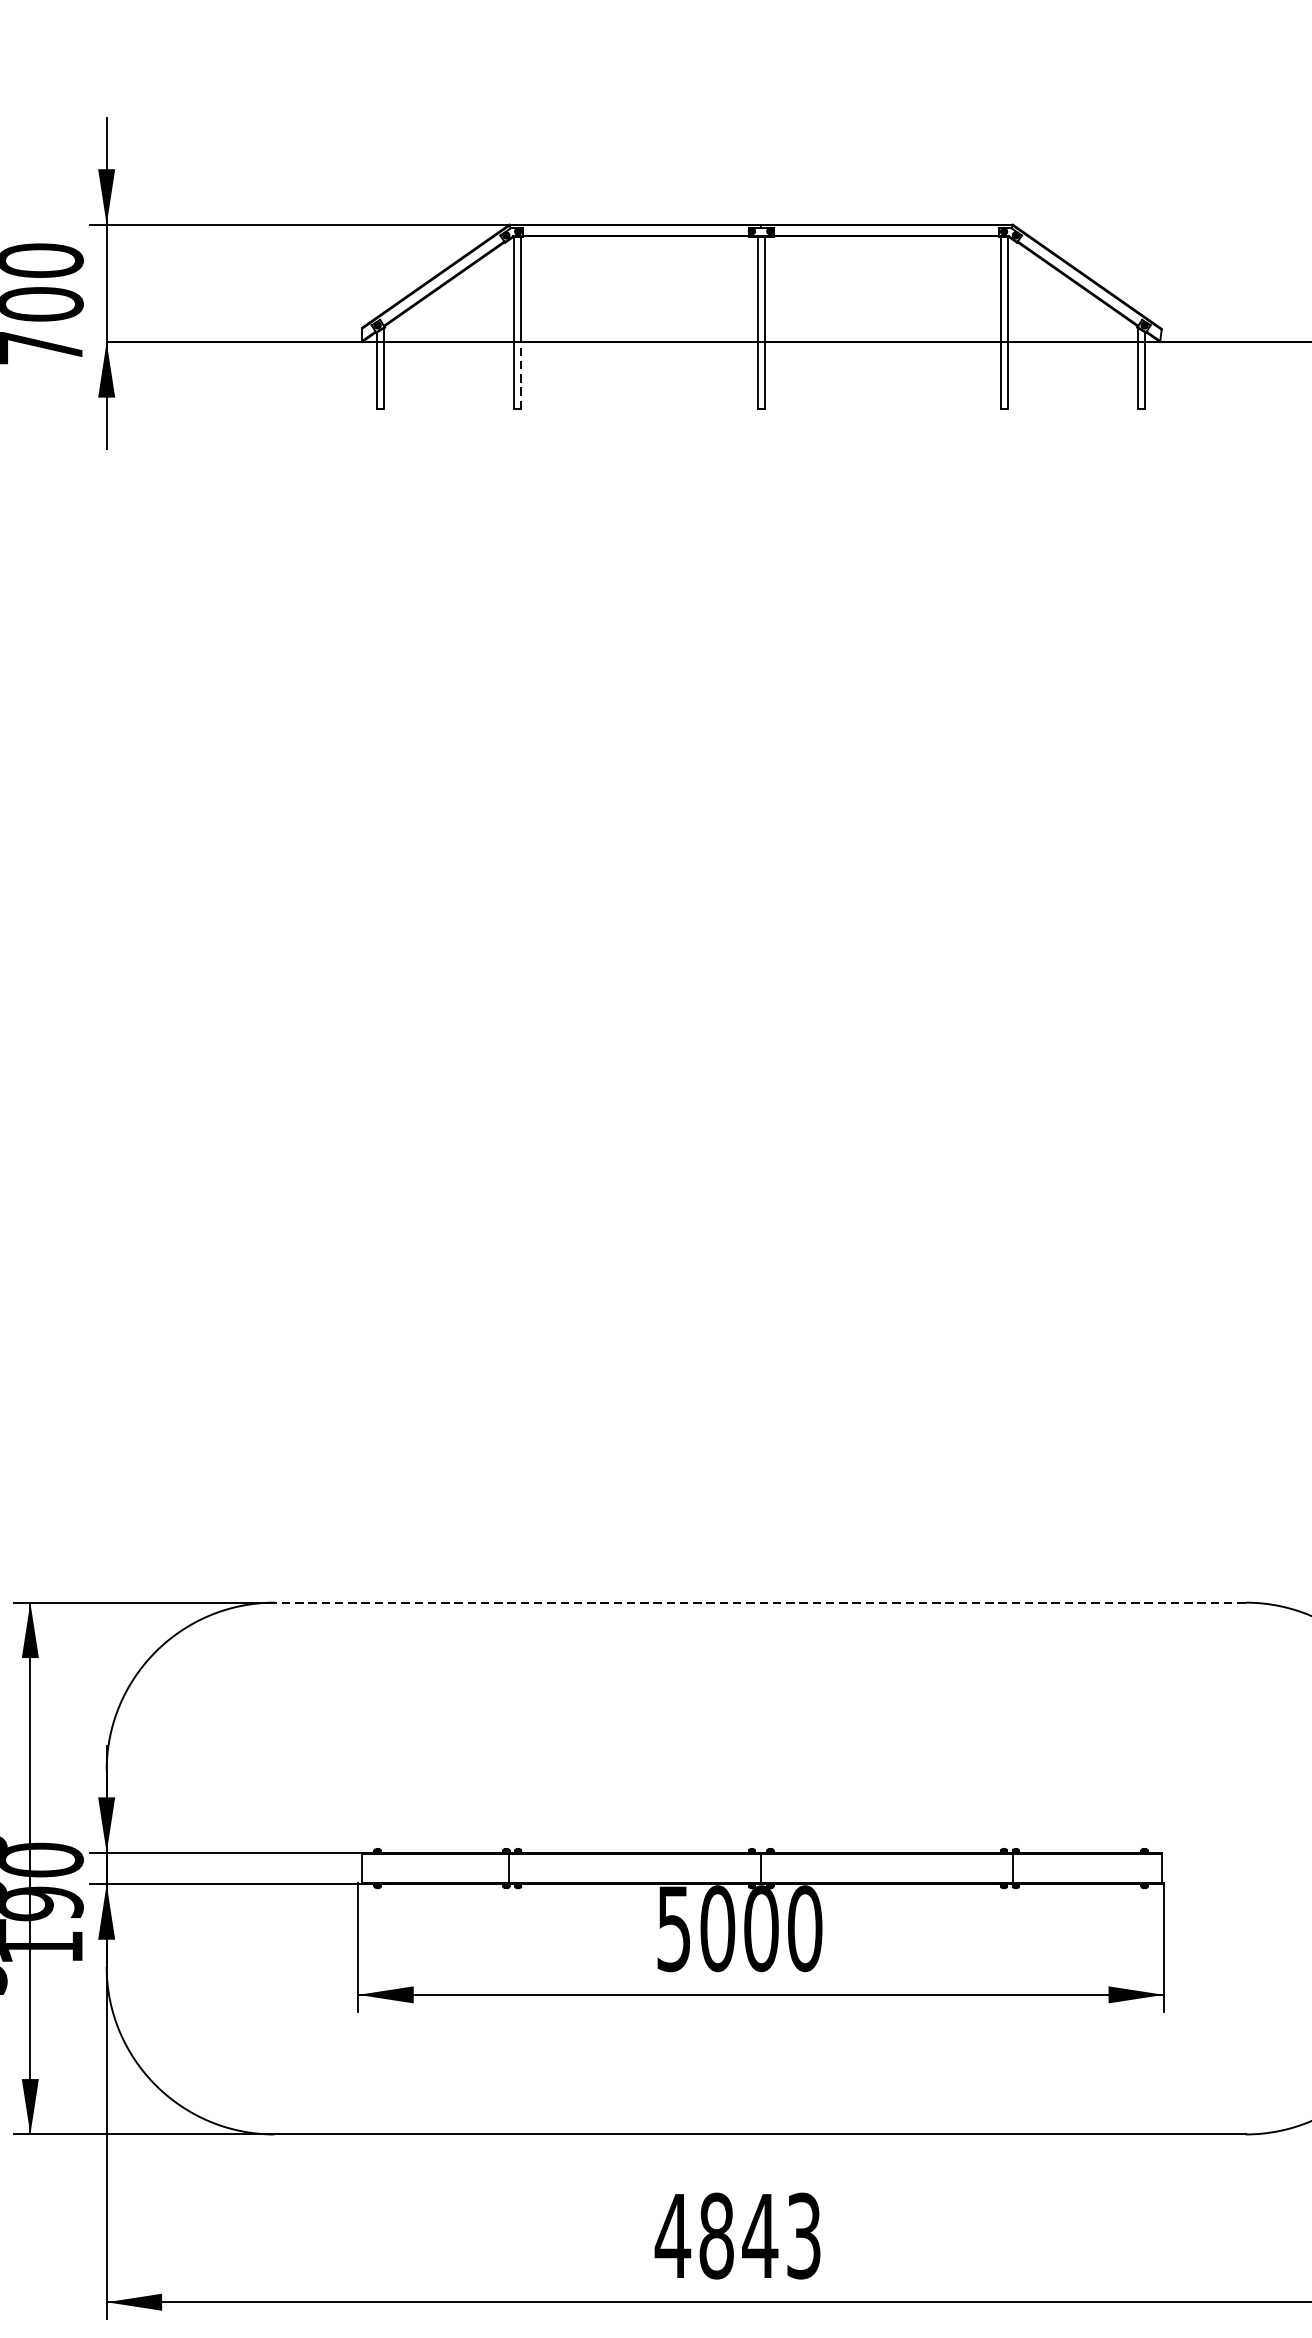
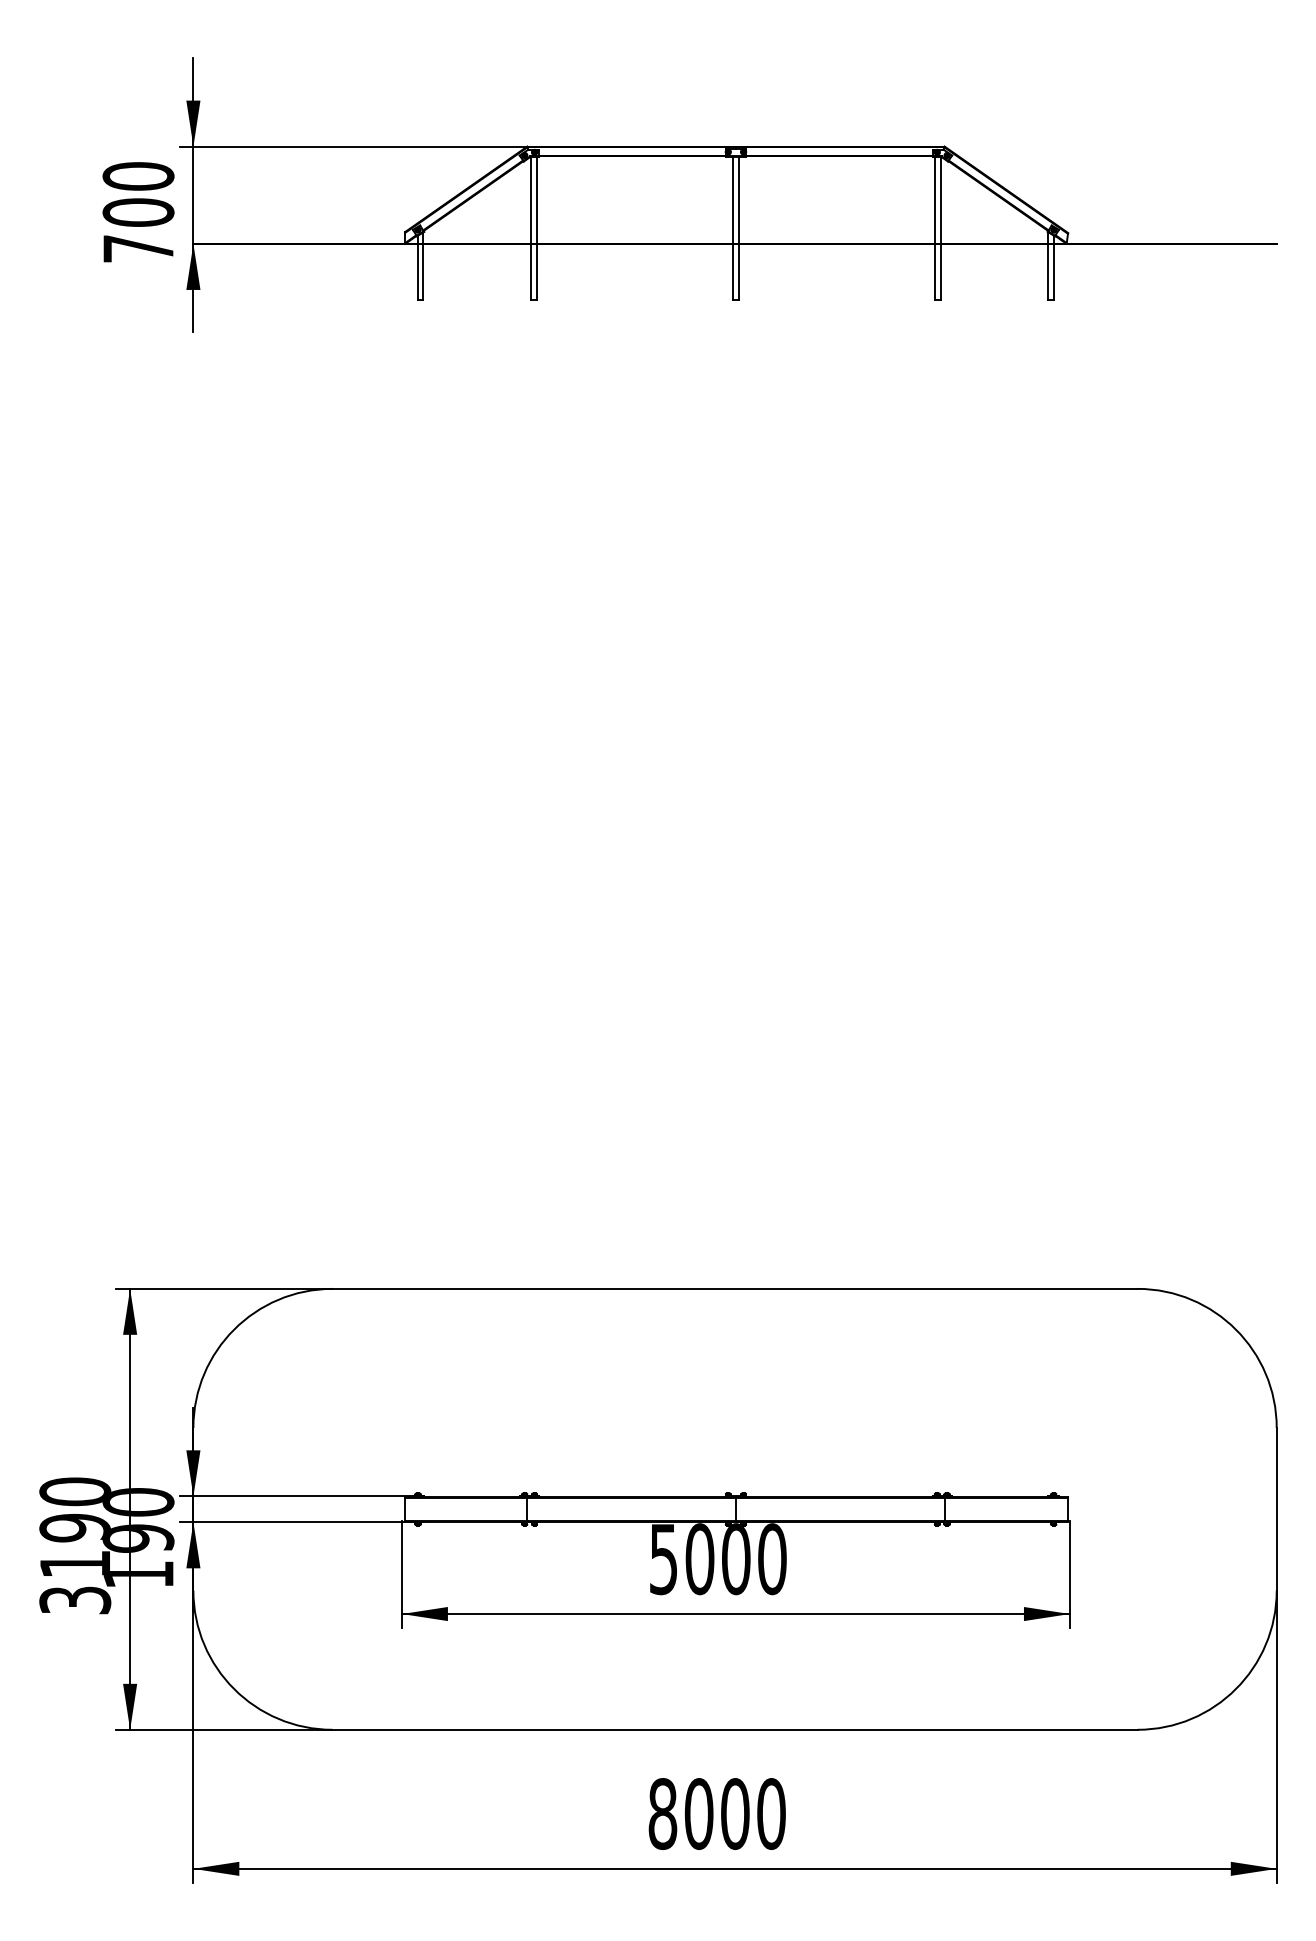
line: (520, 375) -> (536, 271), dashed -> solid
line: (760, 1602) -> (735, 1288), dashed -> solid
text: (737, 2235) -> (716, 1813), 4843 -> 8000

